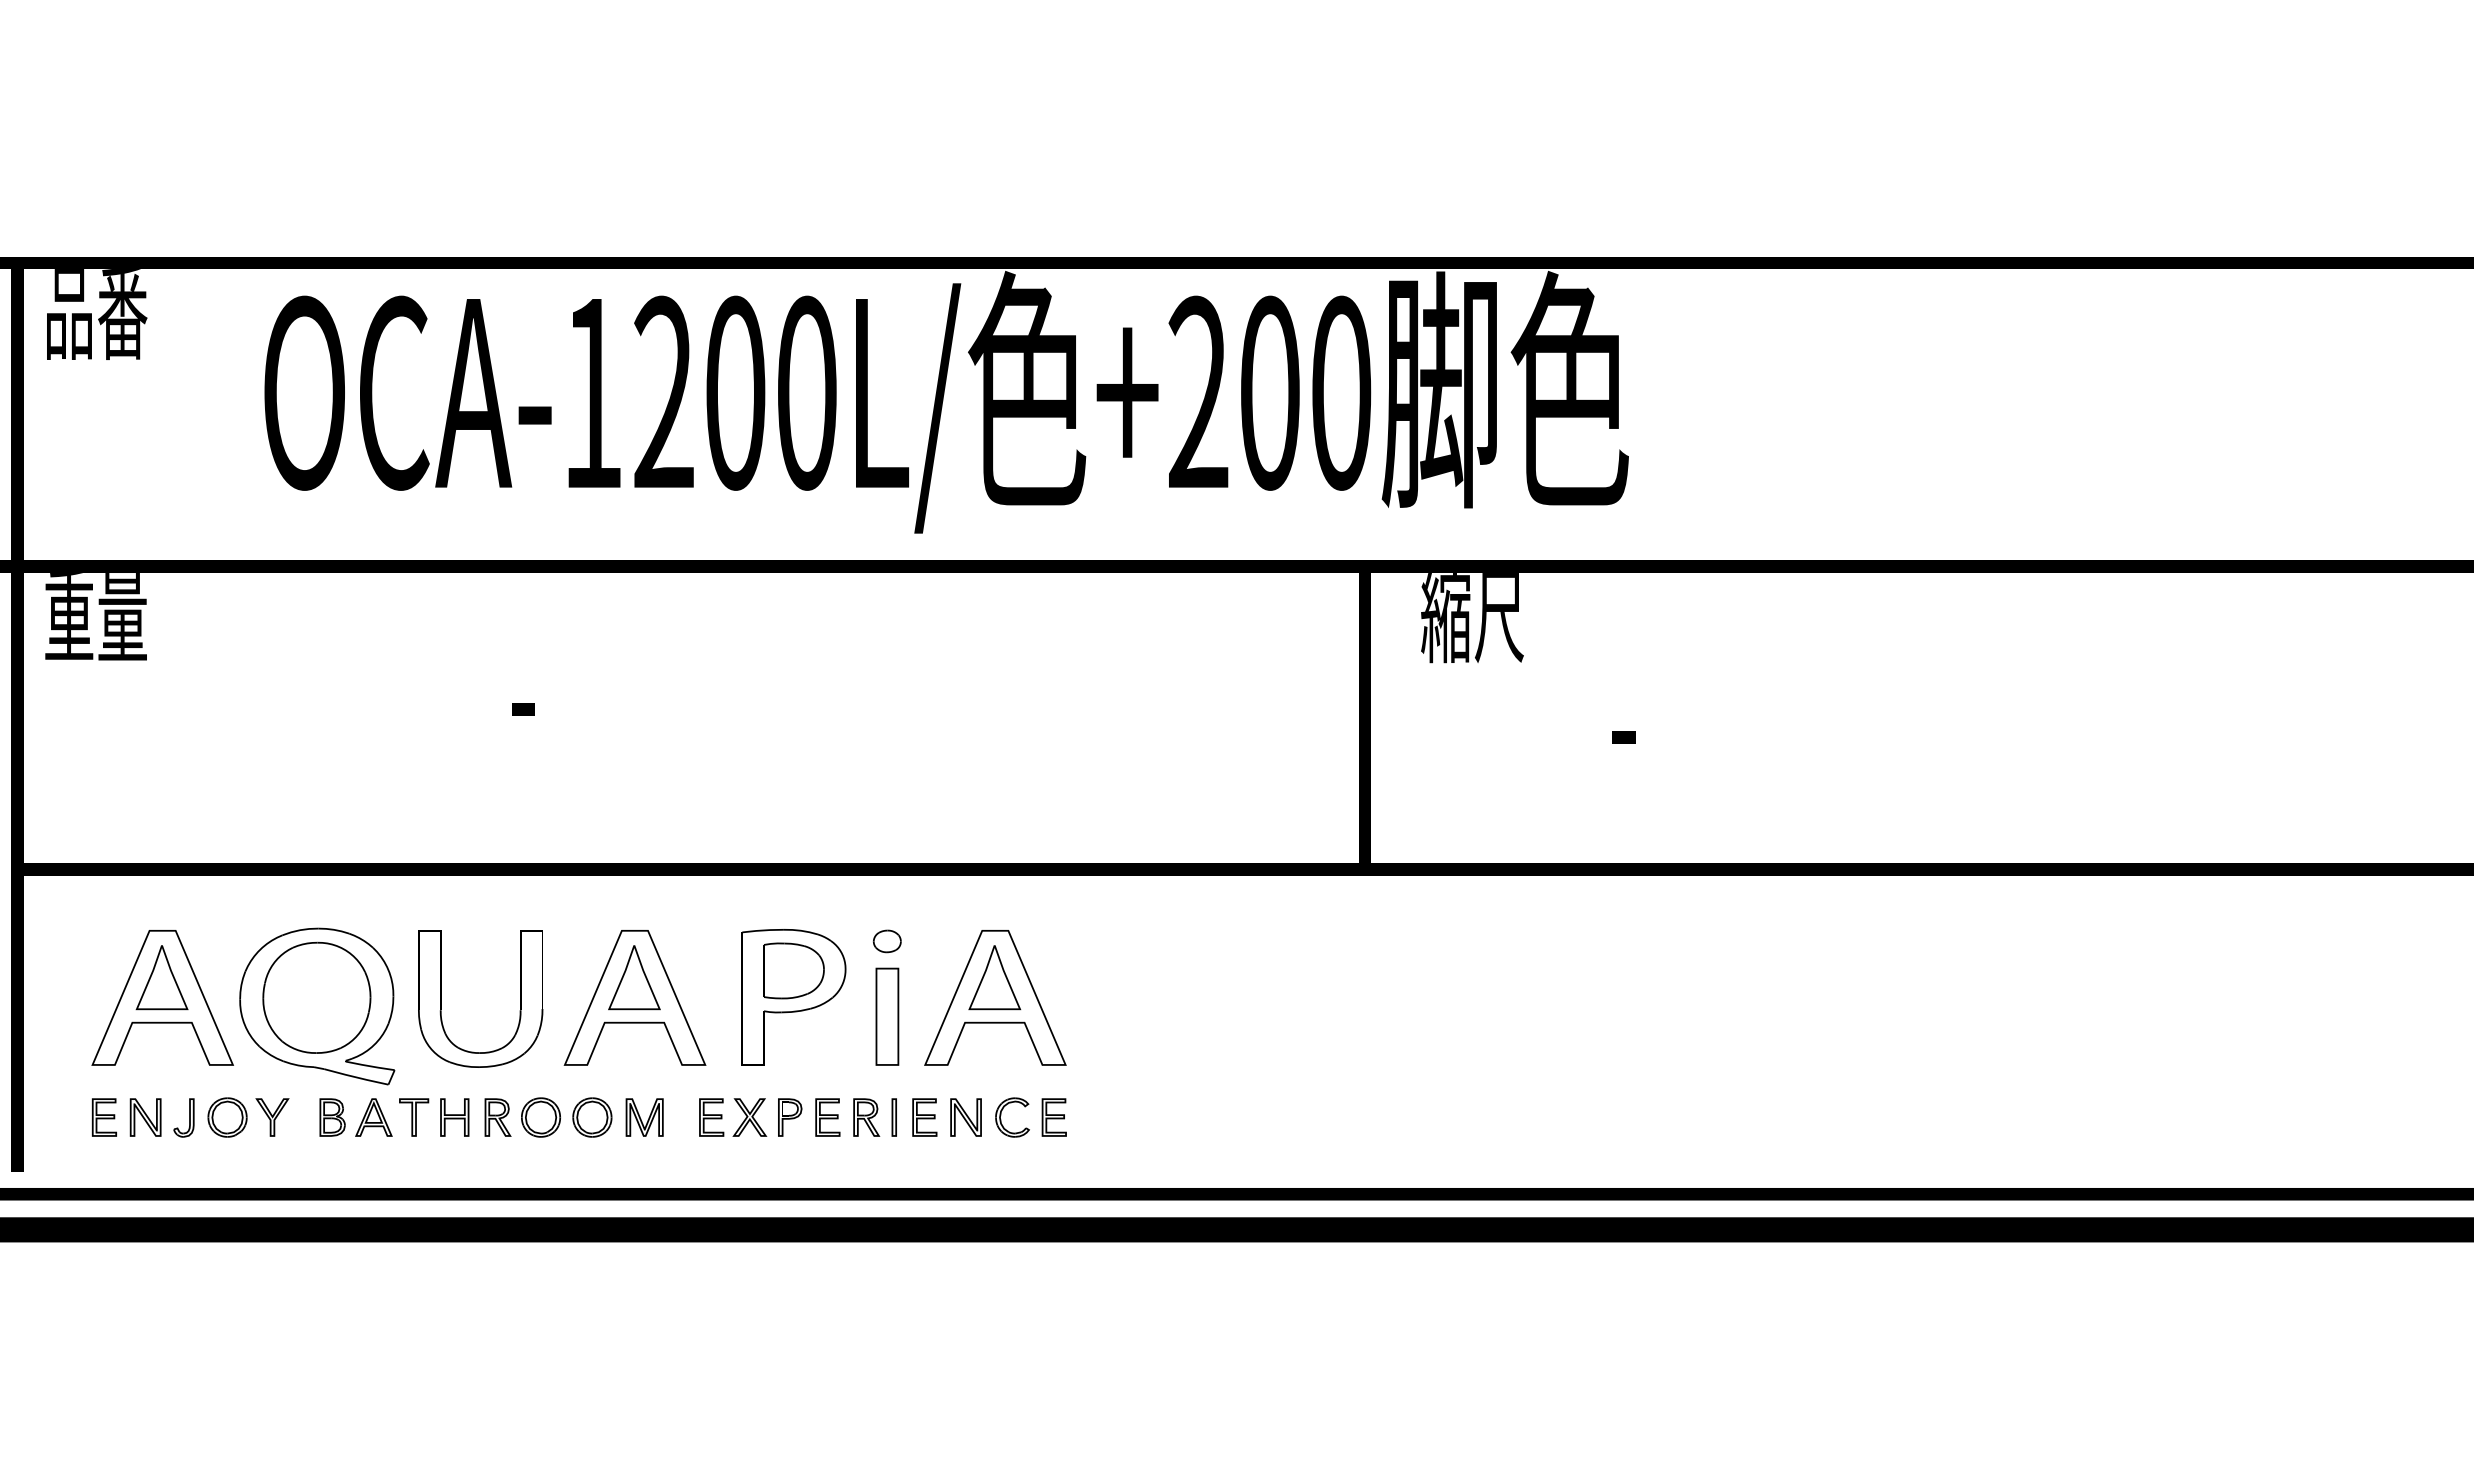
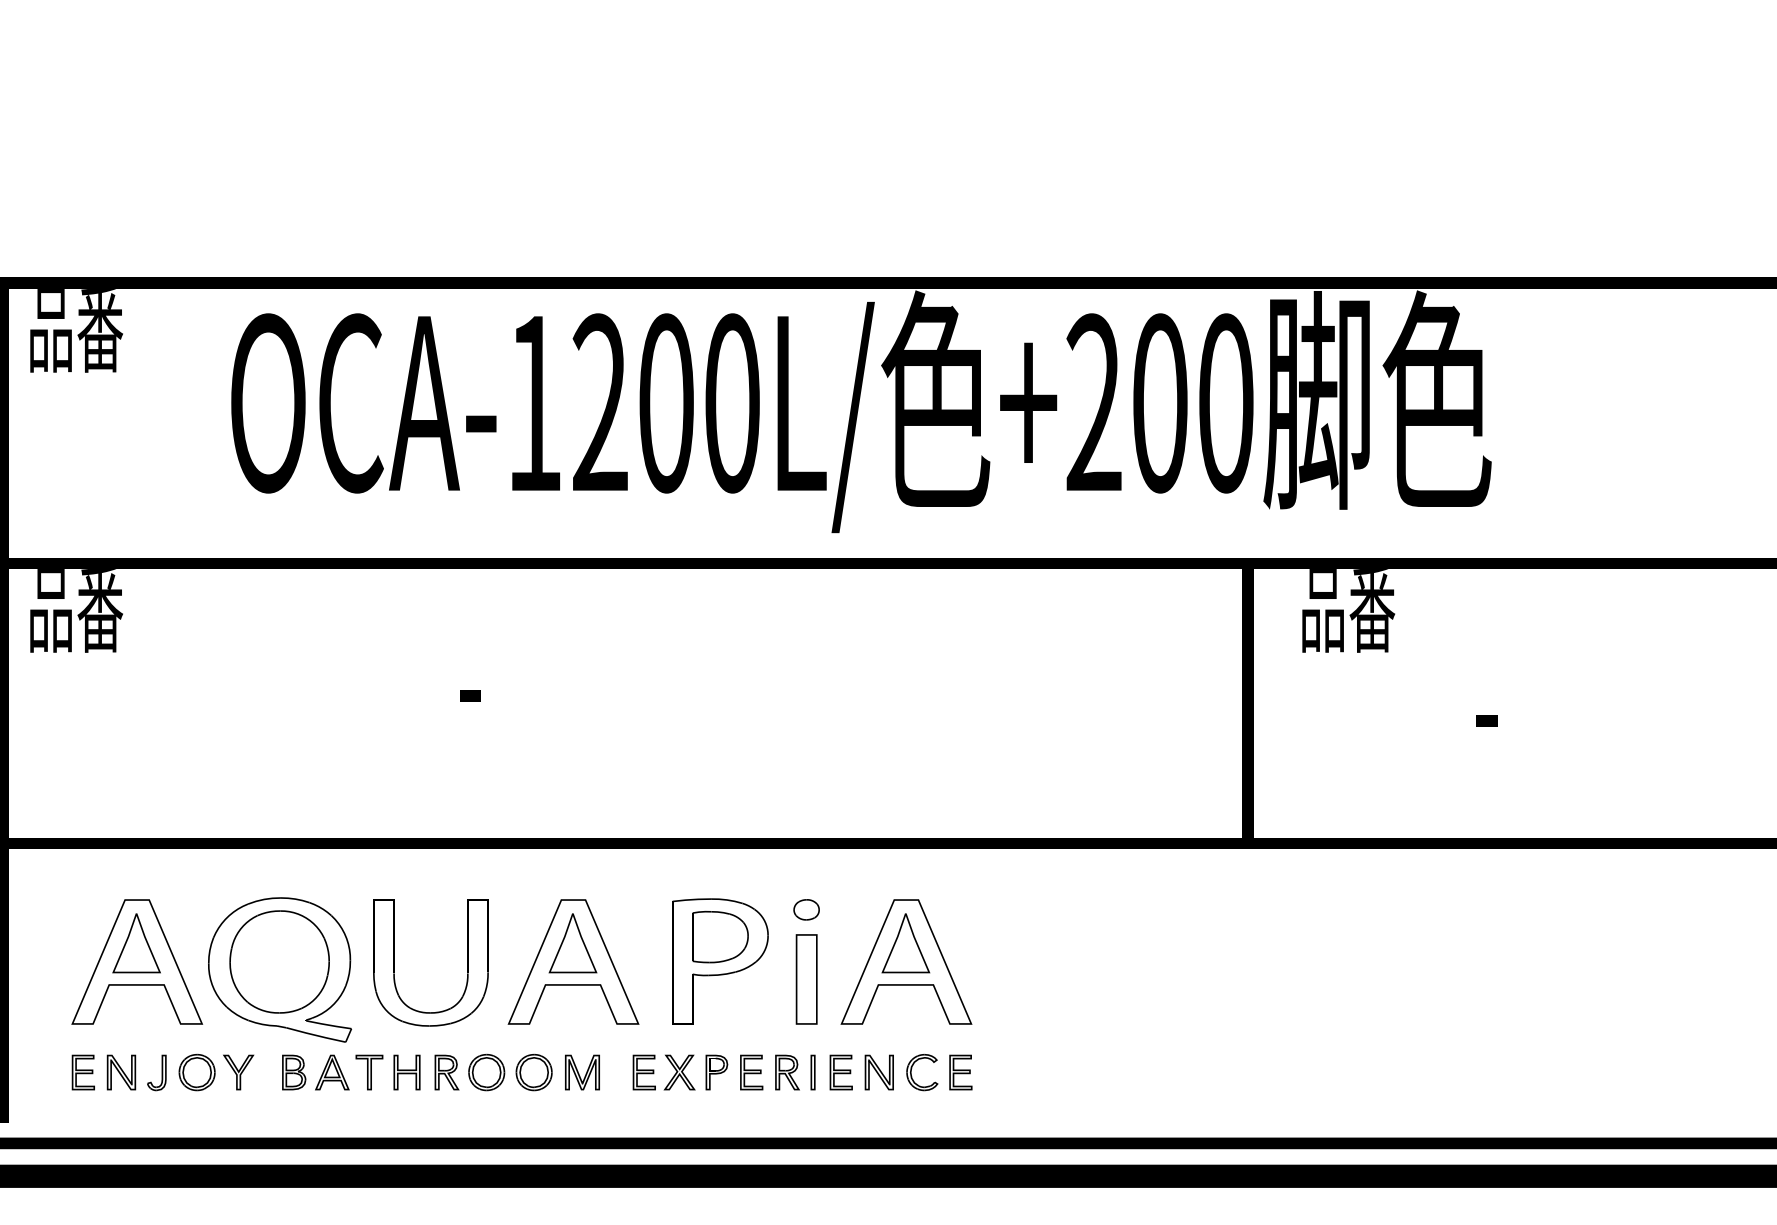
text: (96, 618) -> (76, 611), 重量 -> 品番
text: (1472, 618) -> (1347, 611), 縮尺 -> 品番

